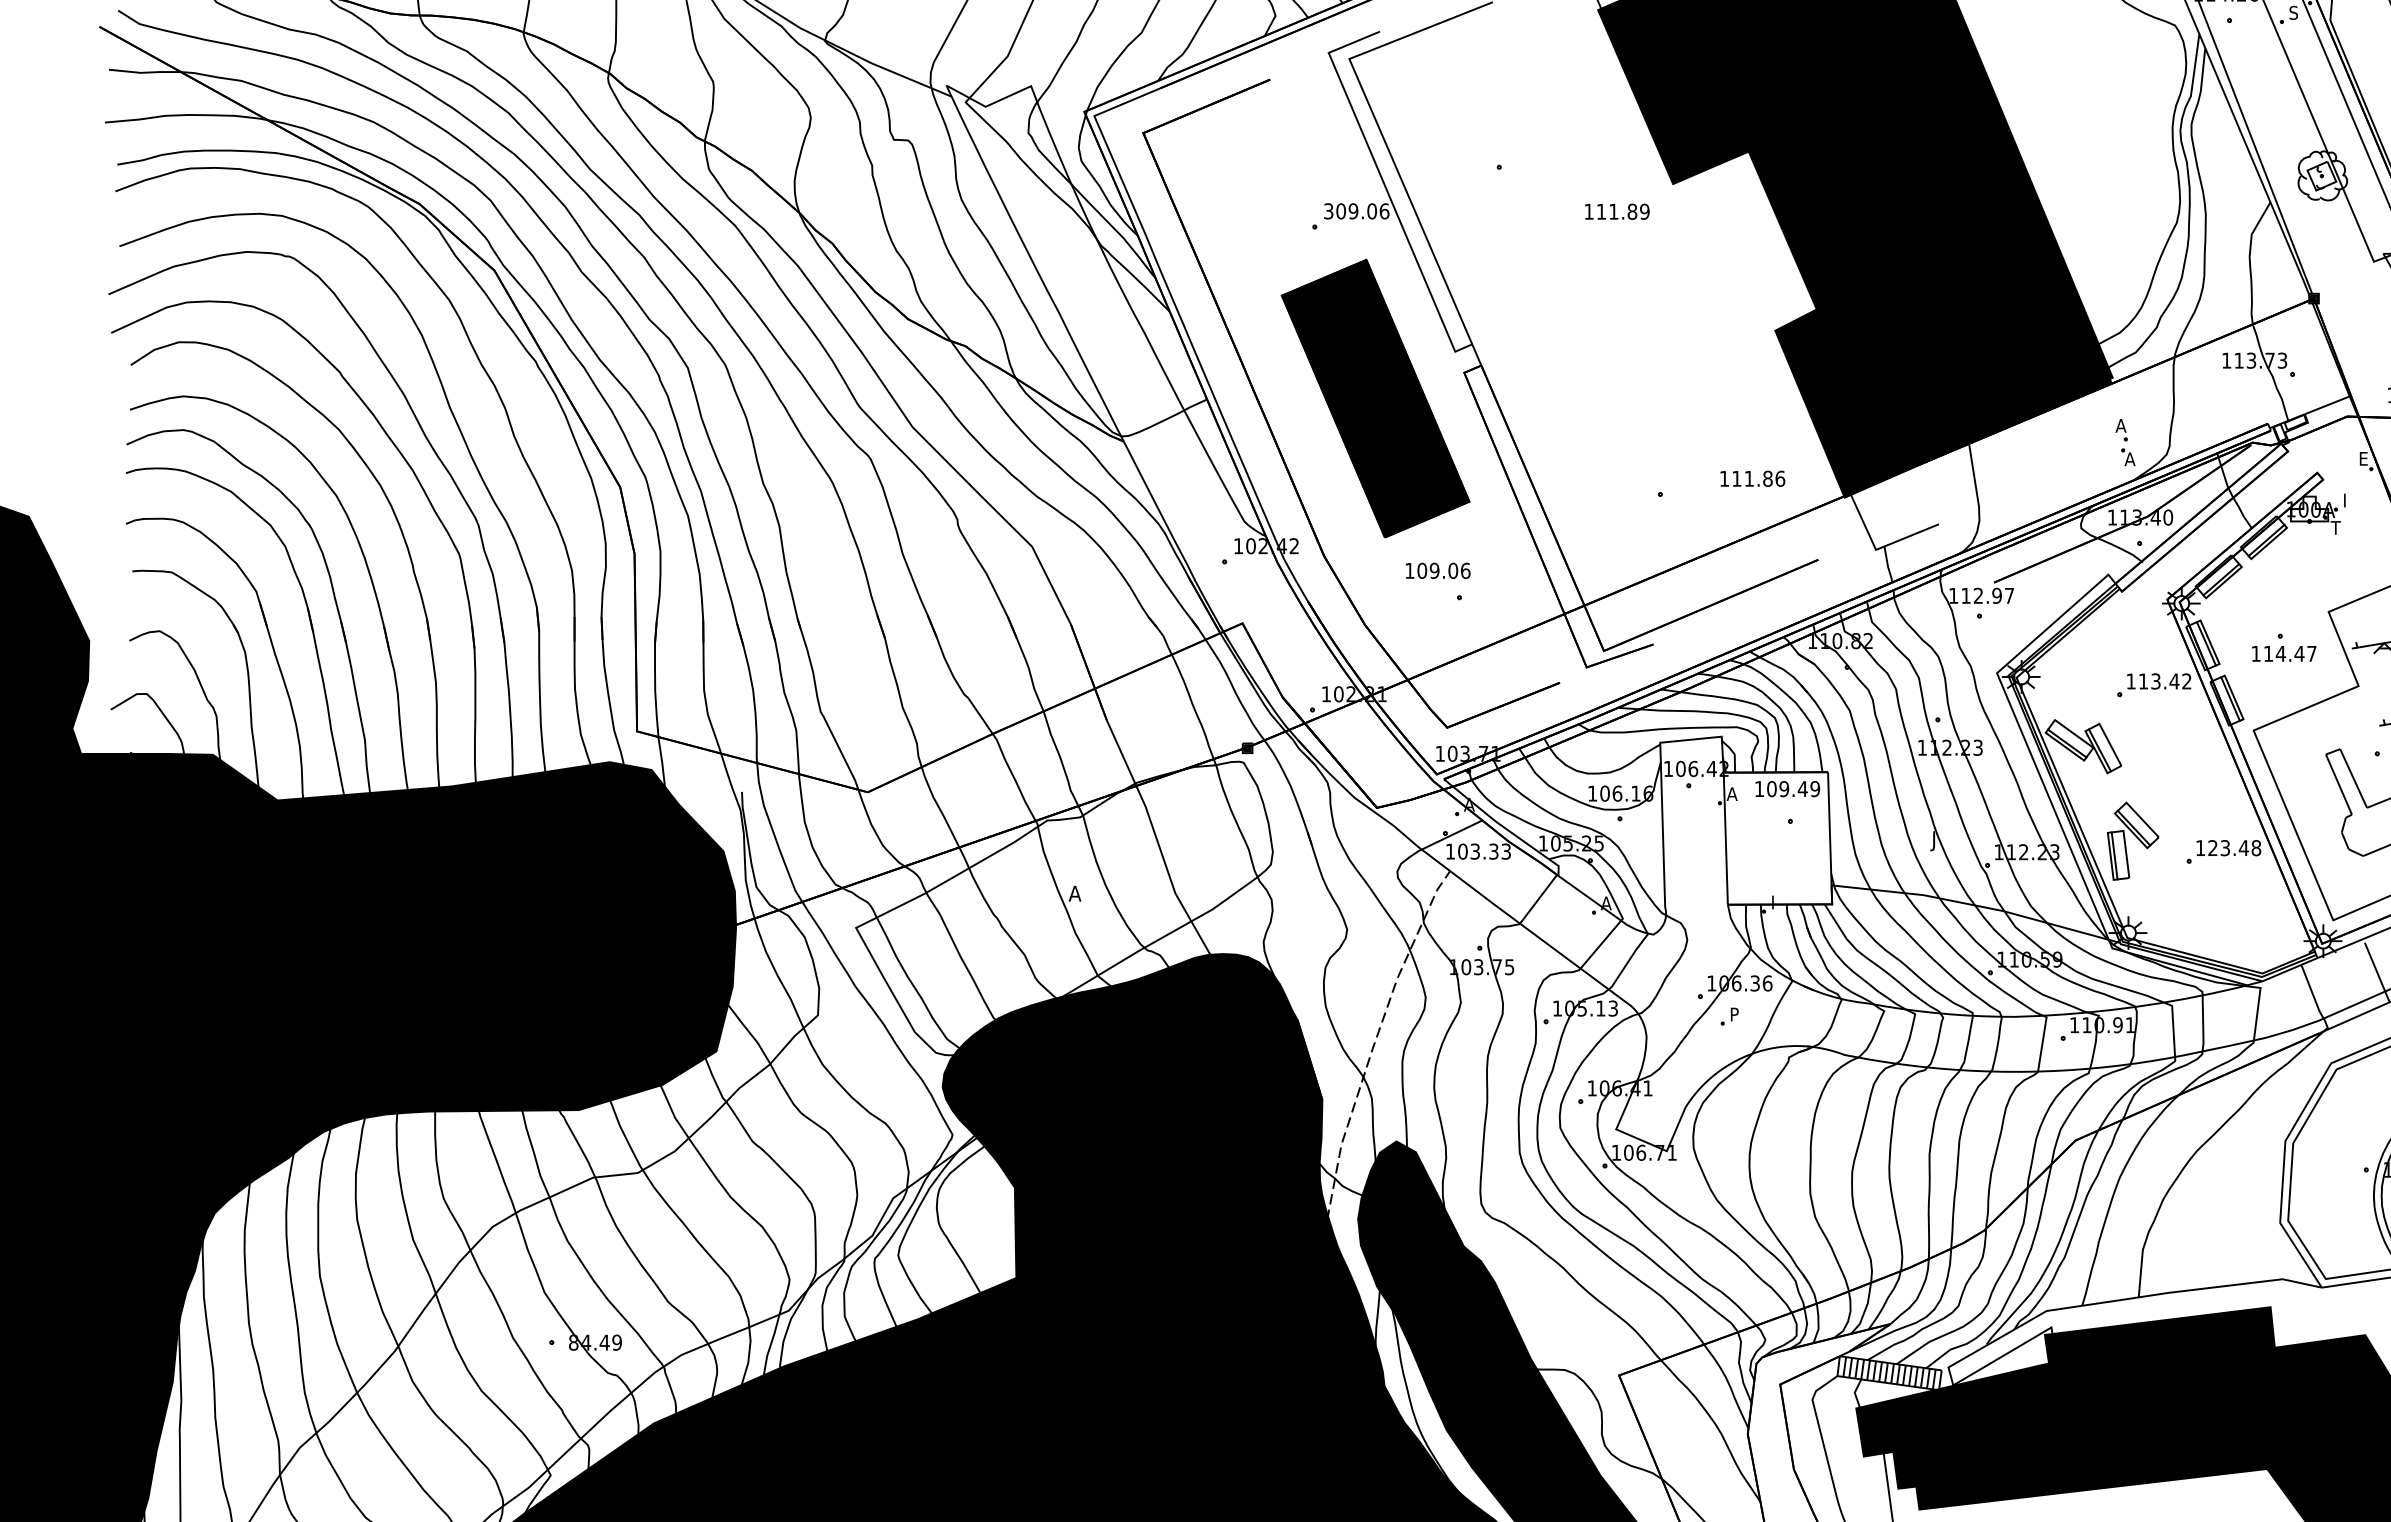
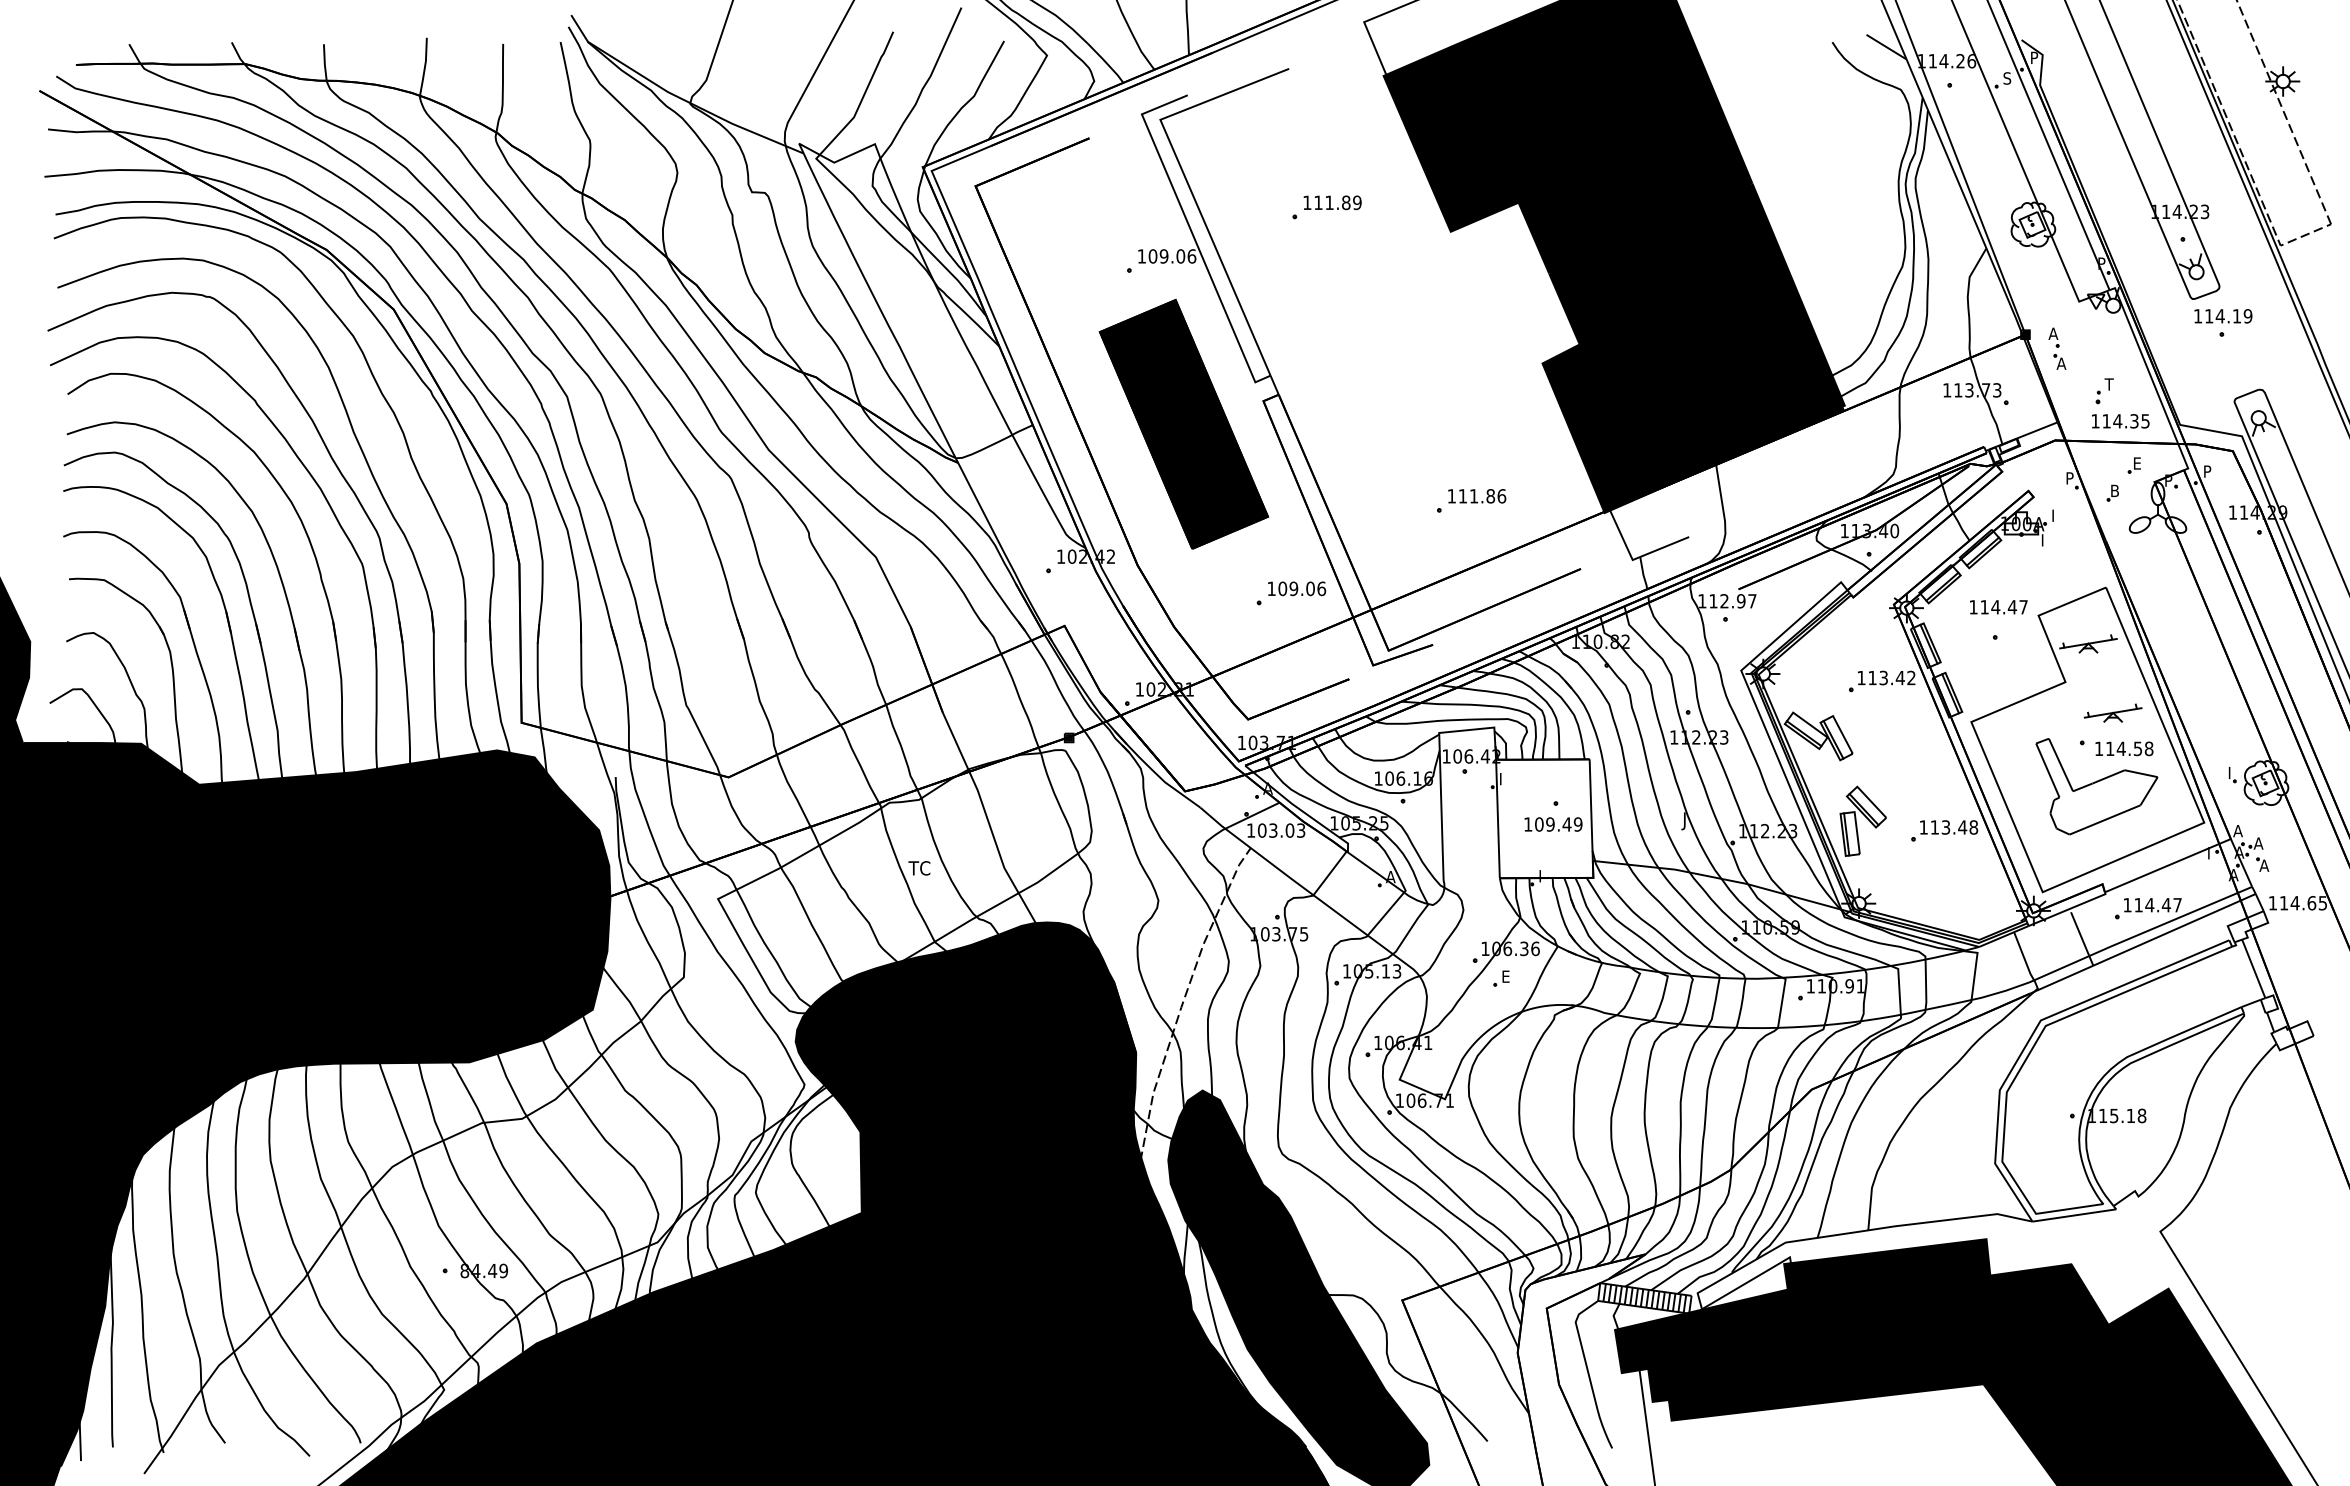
text: (1328, 211) -> (1141, 256), 309.06 -> 109.06
text: (1617, 211) -> (1332, 202), moved
part: (2125, 442) -> (2057, 348), moved
text: (2364, 458) -> (2070, 478), E -> P
text: (1753, 479) -> (1477, 496), moved
text: (2335, 528) -> (2044, 540), T -> I
text: (1438, 570) -> (1297, 588), moved
text: (2283, 654) -> (1998, 607), moved
text: (1787, 789) -> (1553, 824), moved
text: (1731, 794) -> (1503, 779), A -> I
text: (2212, 848) -> (1934, 827), 123.48 -> 113.48
text: (1493, 851) -> (1289, 830), 103.33 -> 103.03
text: (1080, 893) -> (919, 868), A -> TC
text: (1735, 1014) -> (1506, 976), P -> E

